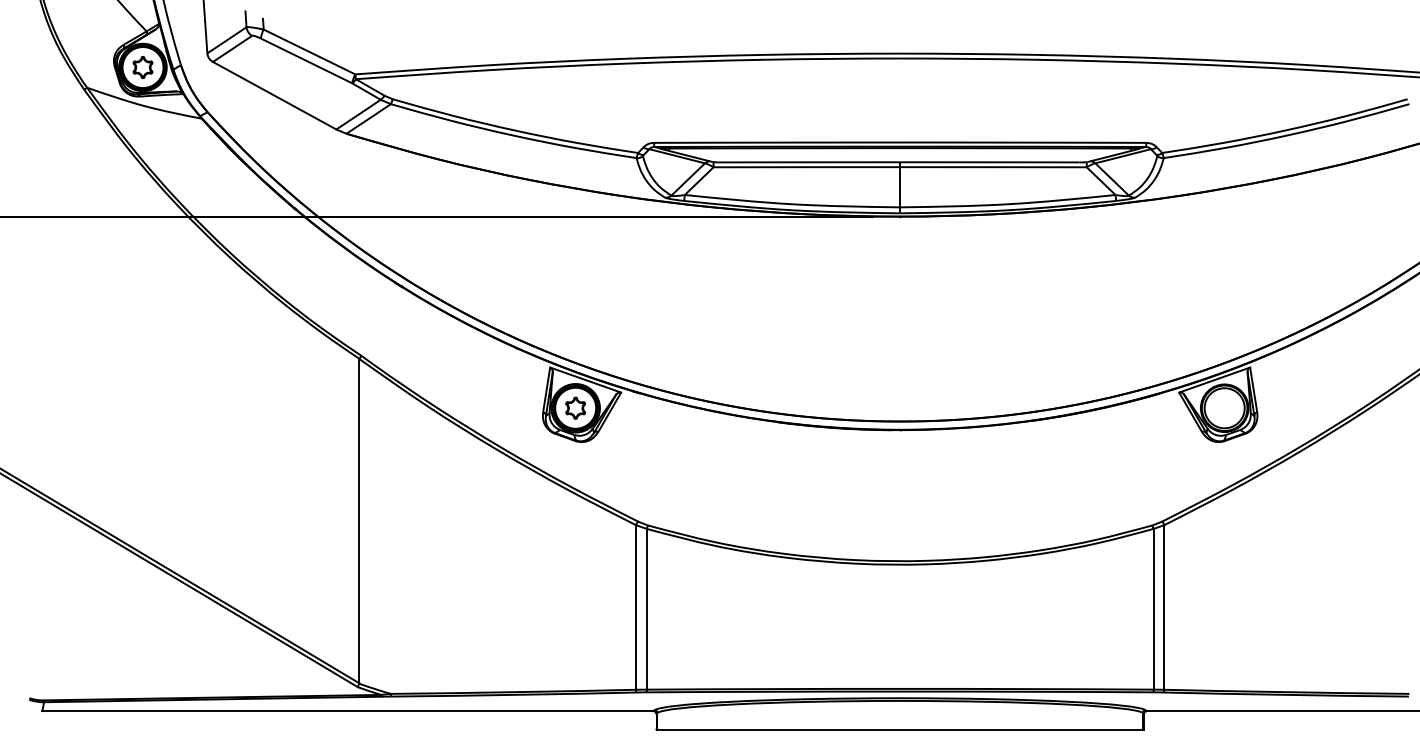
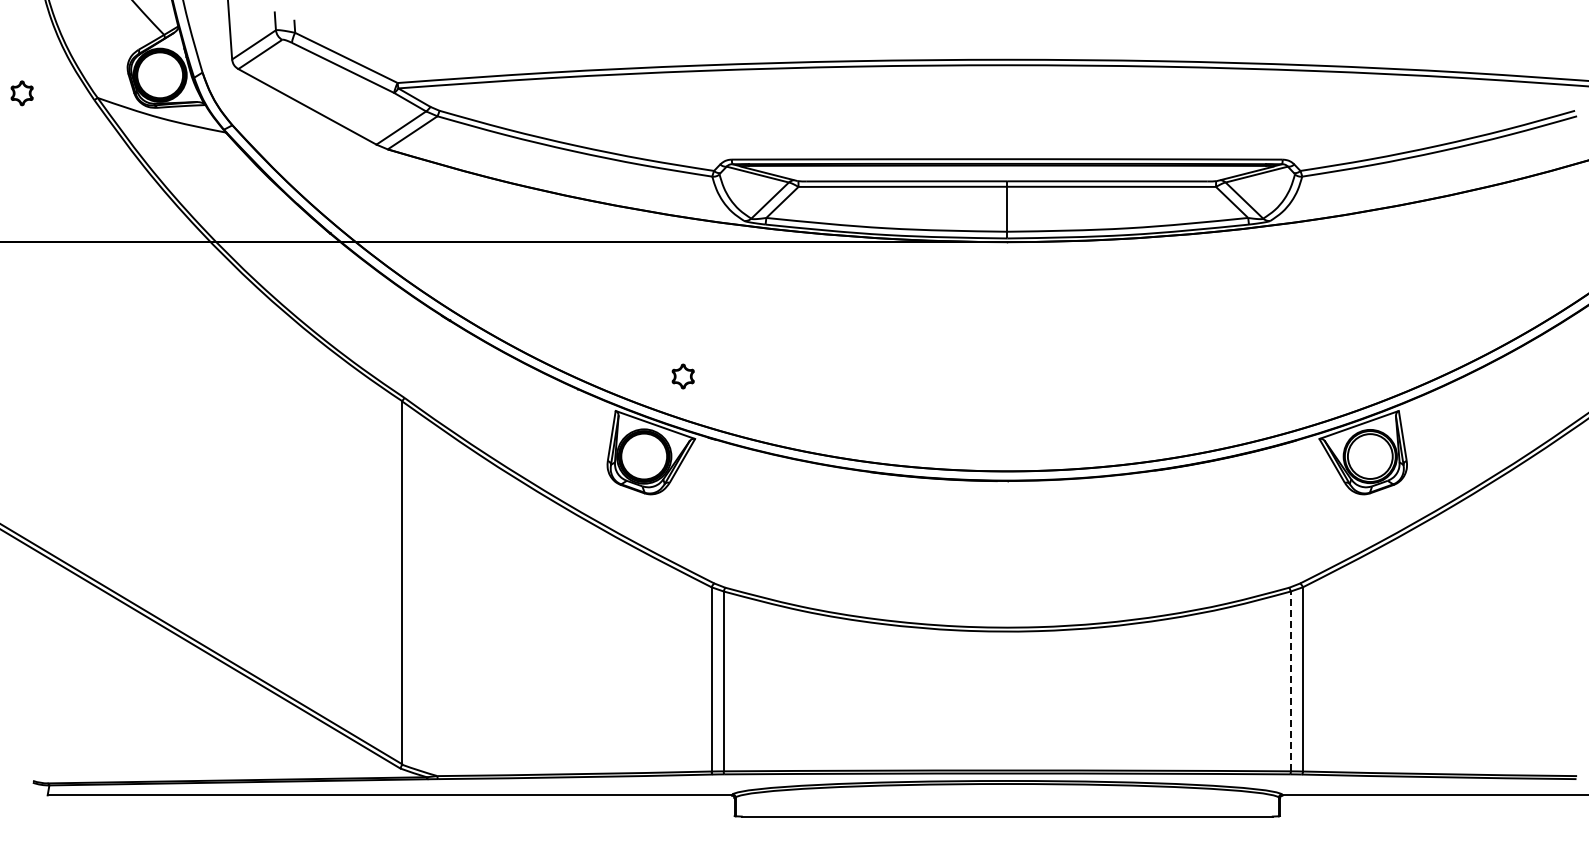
part: (142, 67) -> (21, 93), moved
part: (575, 408) -> (682, 376), moved
line: (1153, 609) -> (1290, 681), solid -> dashed

